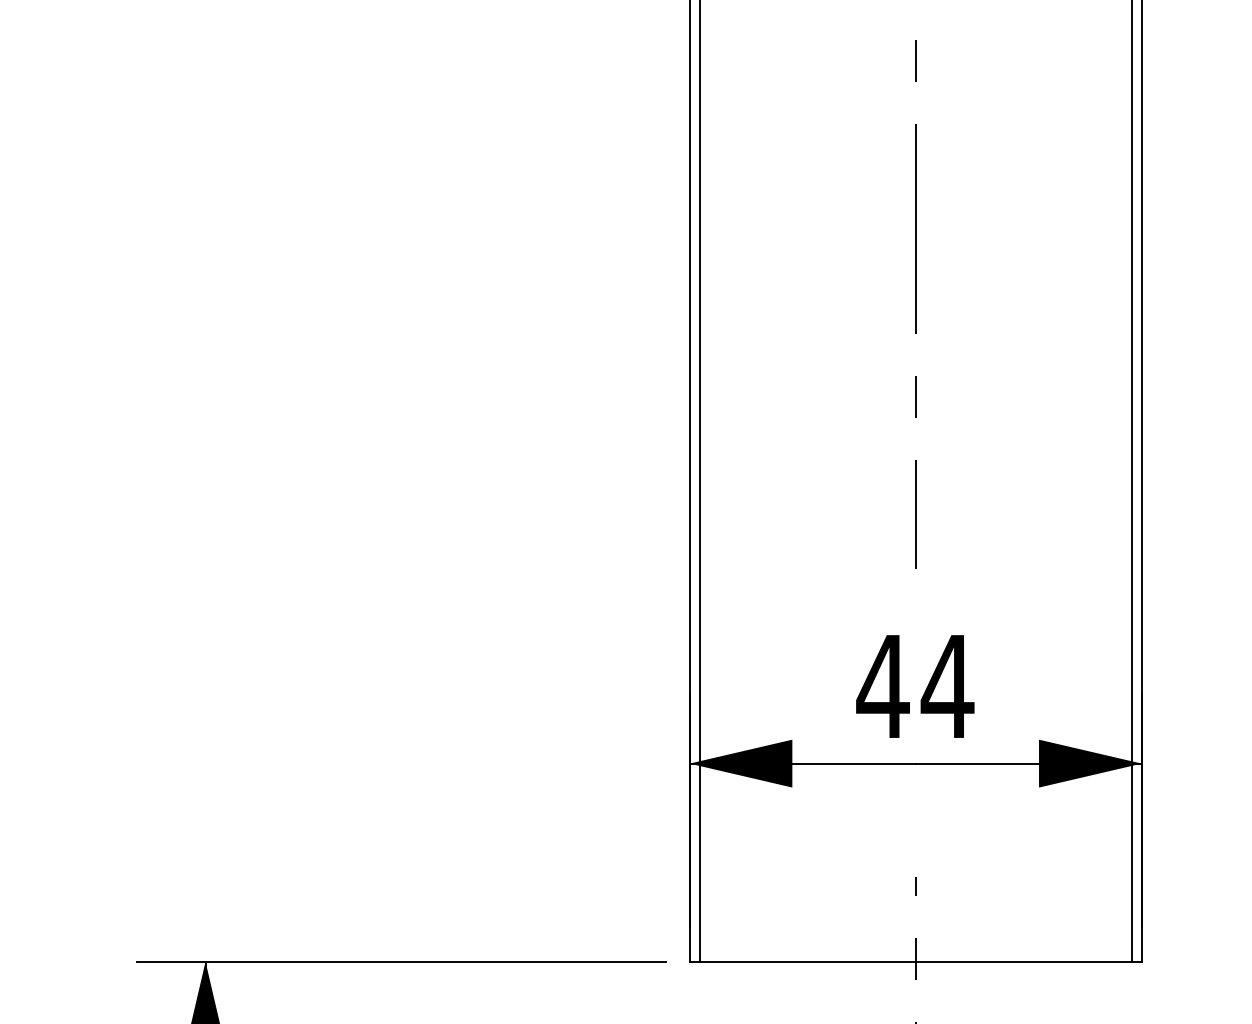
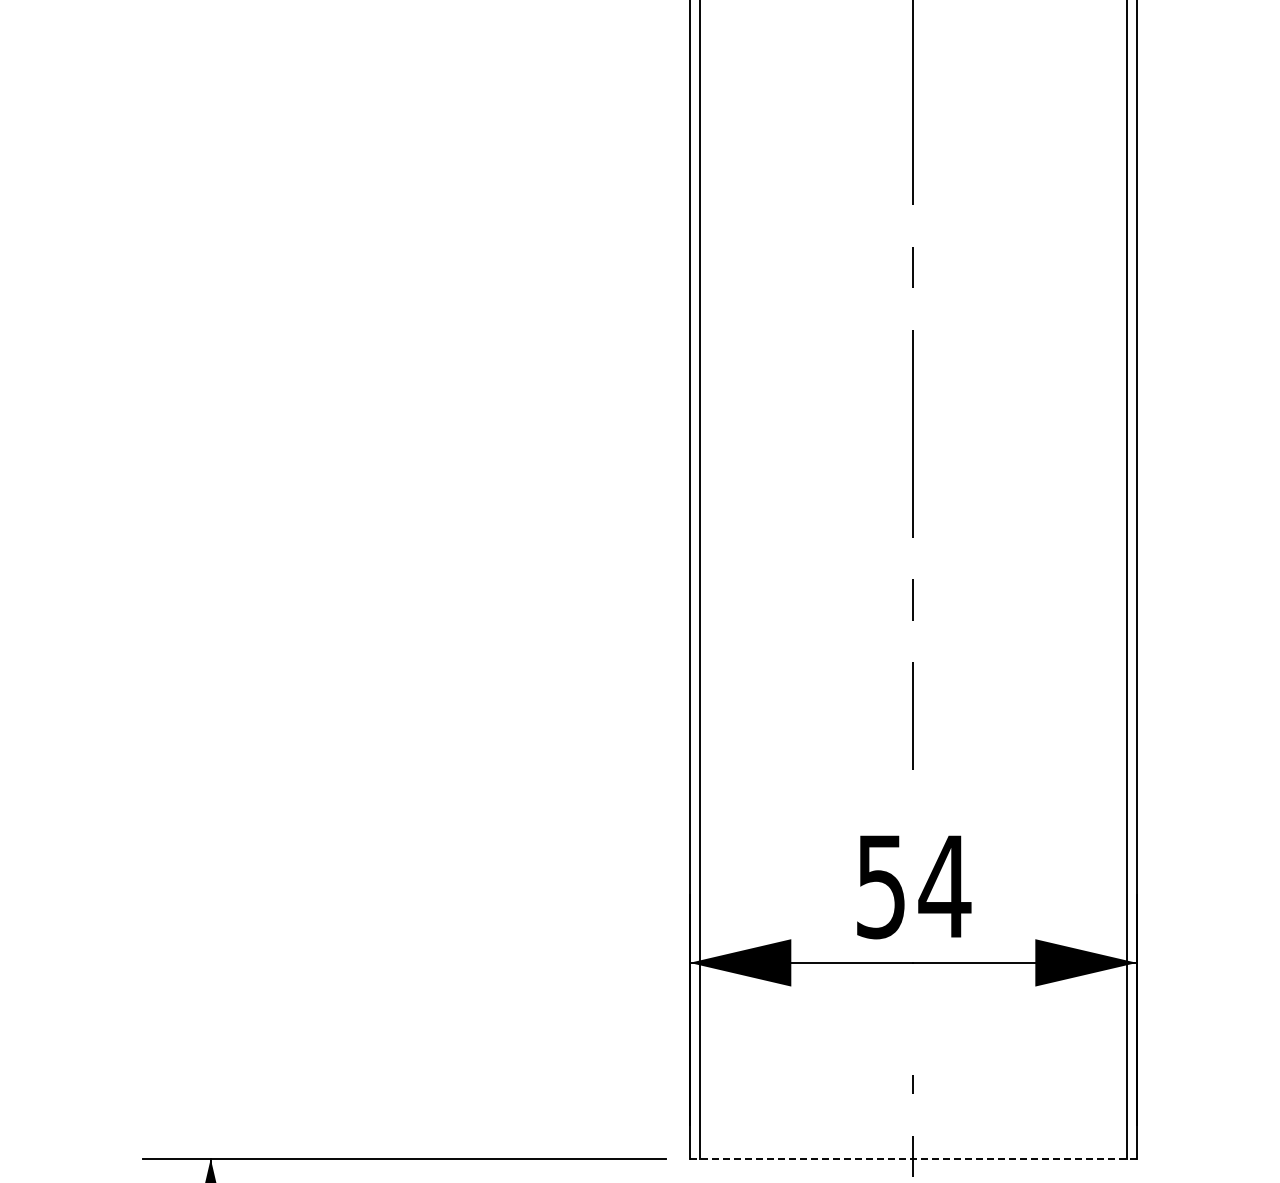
text: (882, 687) -> (880, 887), 44 -> 54
line: (915, 961) -> (913, 1158), solid -> dashed

